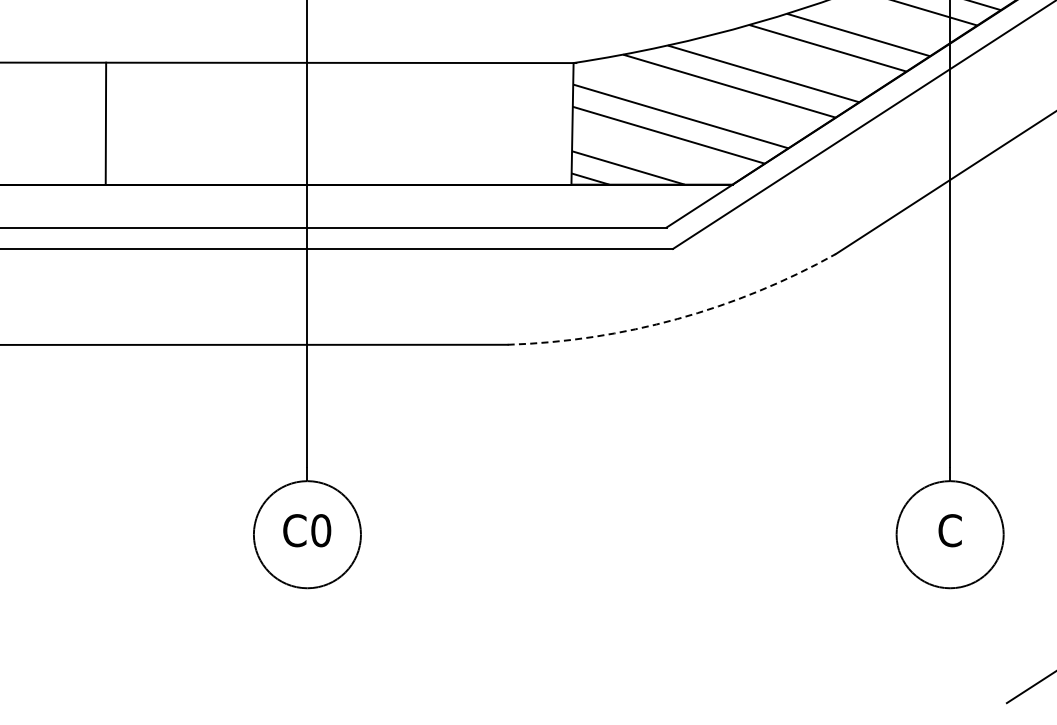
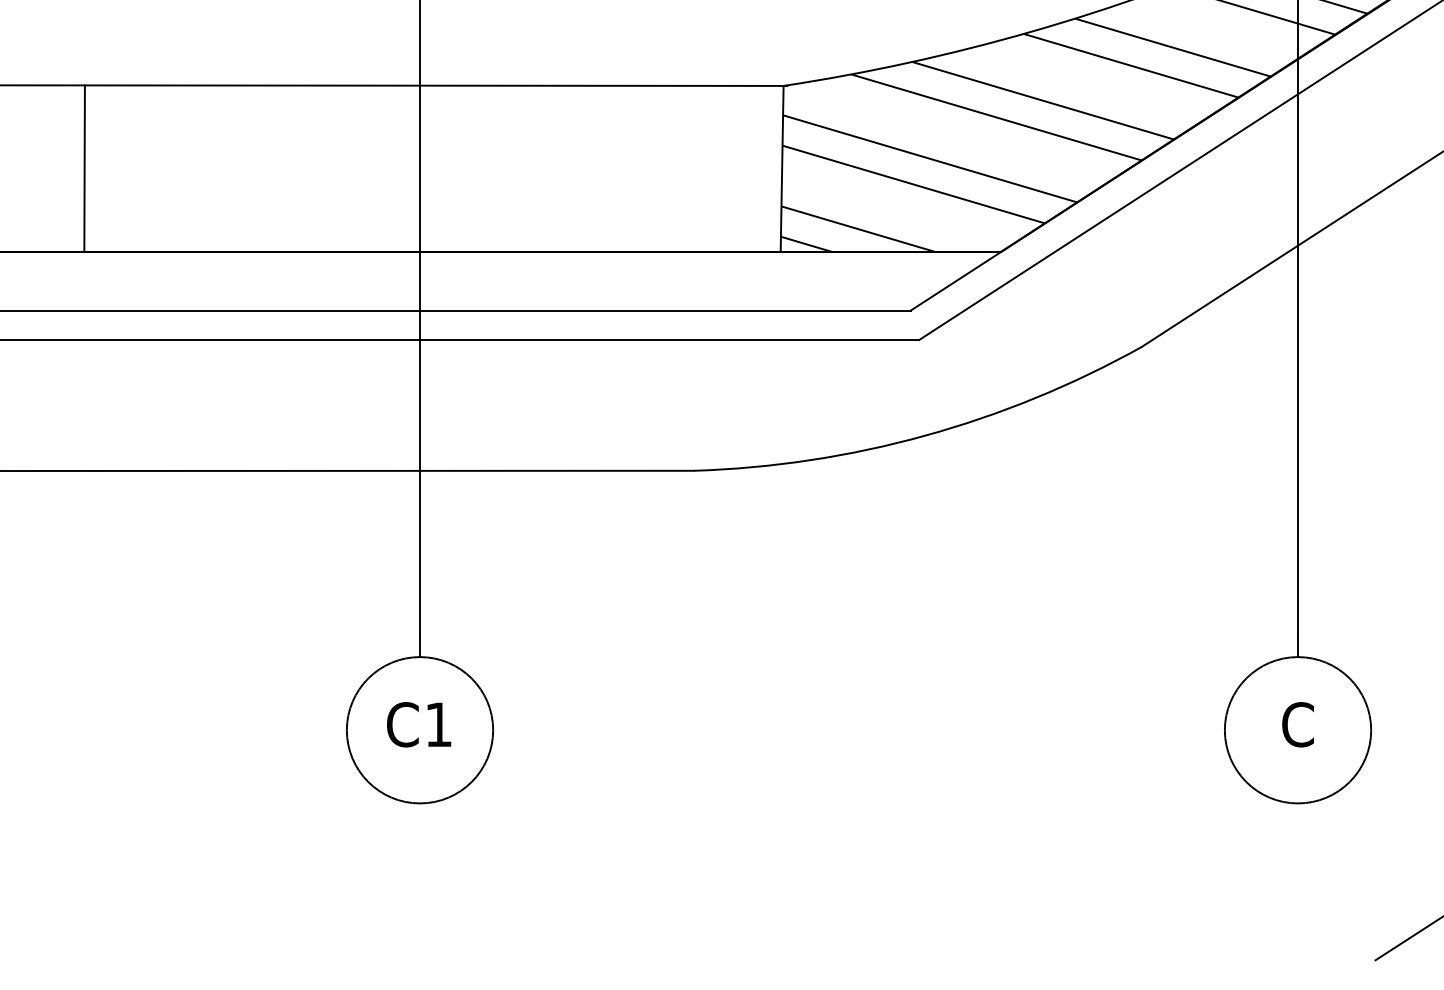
line: (105, 123) -> (84, 168), moved
arc: (677, 319) -> (925, 436), dashed -> solid
text: (321, 530) -> (439, 724), C0 -> C1

